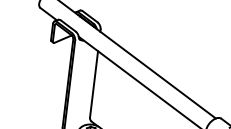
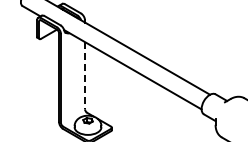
line: (94, 84) -> (85, 75), solid -> dashed

